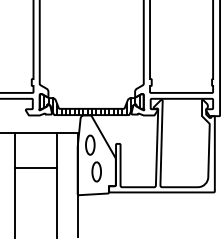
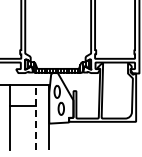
line: (57, 185) -> (36, 117), solid -> dashed

